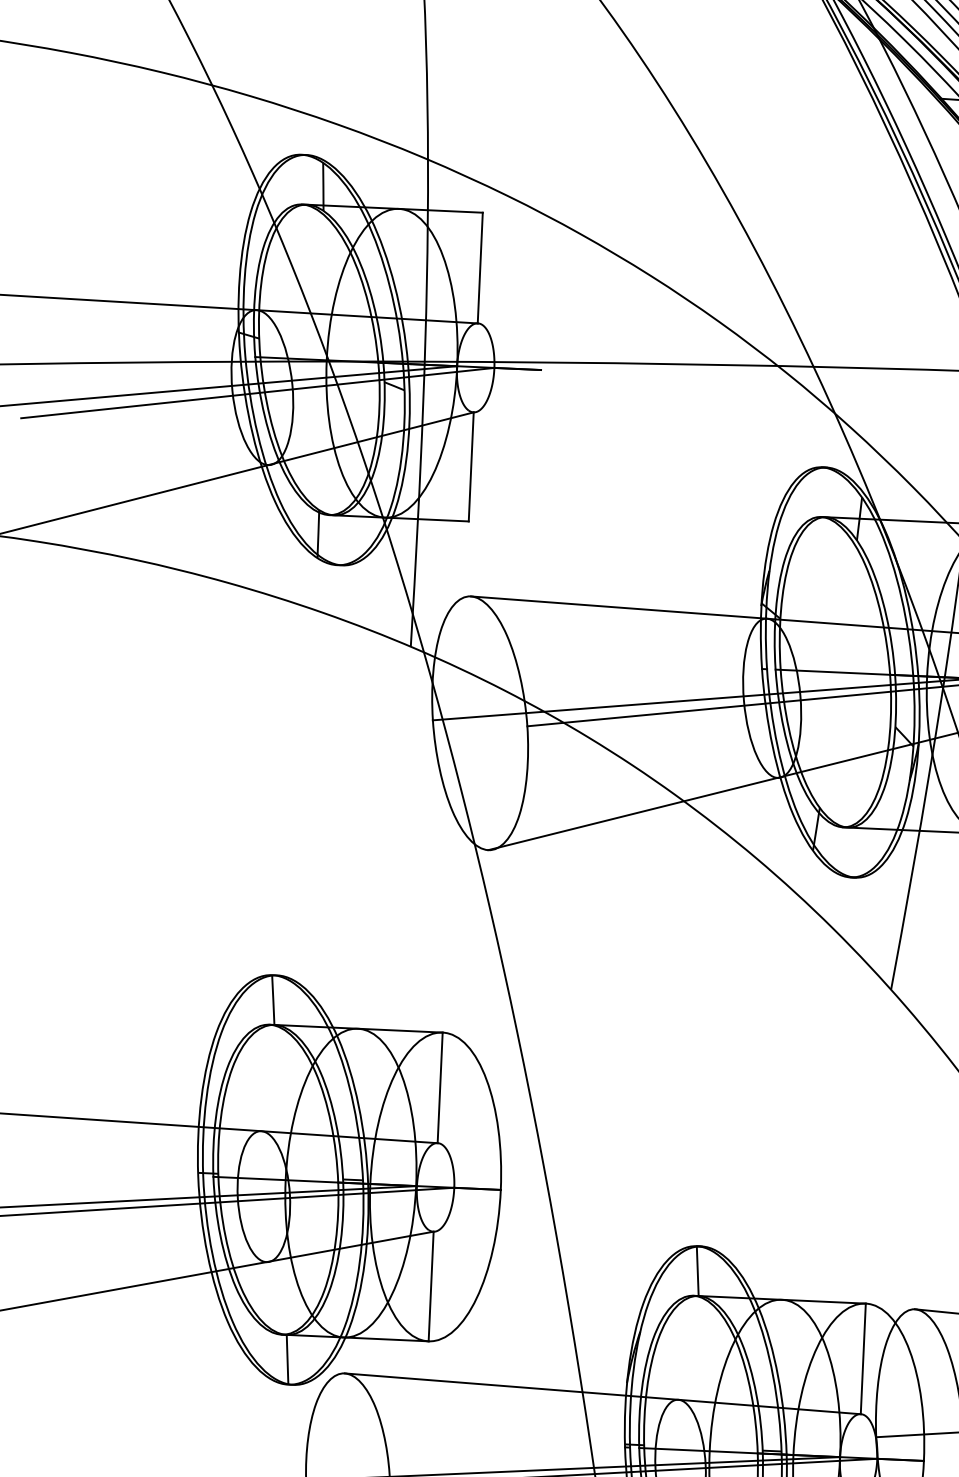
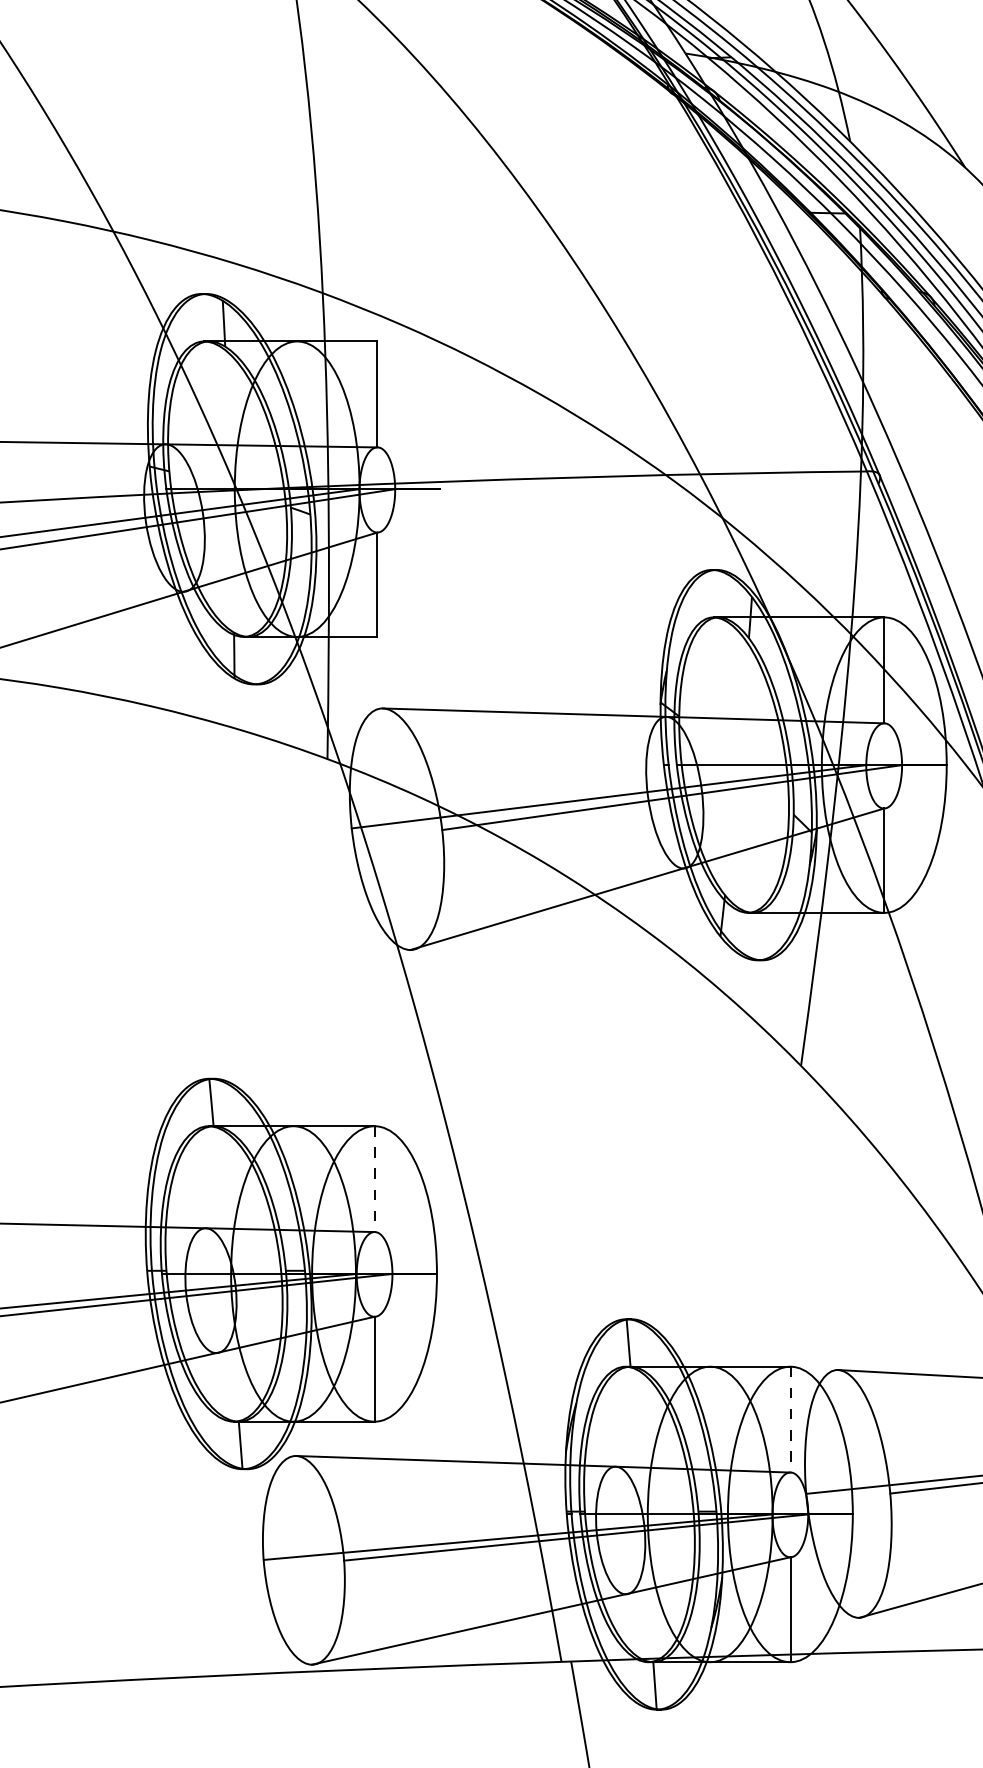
line: (440, 1088) -> (374, 1179), solid -> dashed
line: (863, 1358) -> (790, 1419), solid -> dashed

